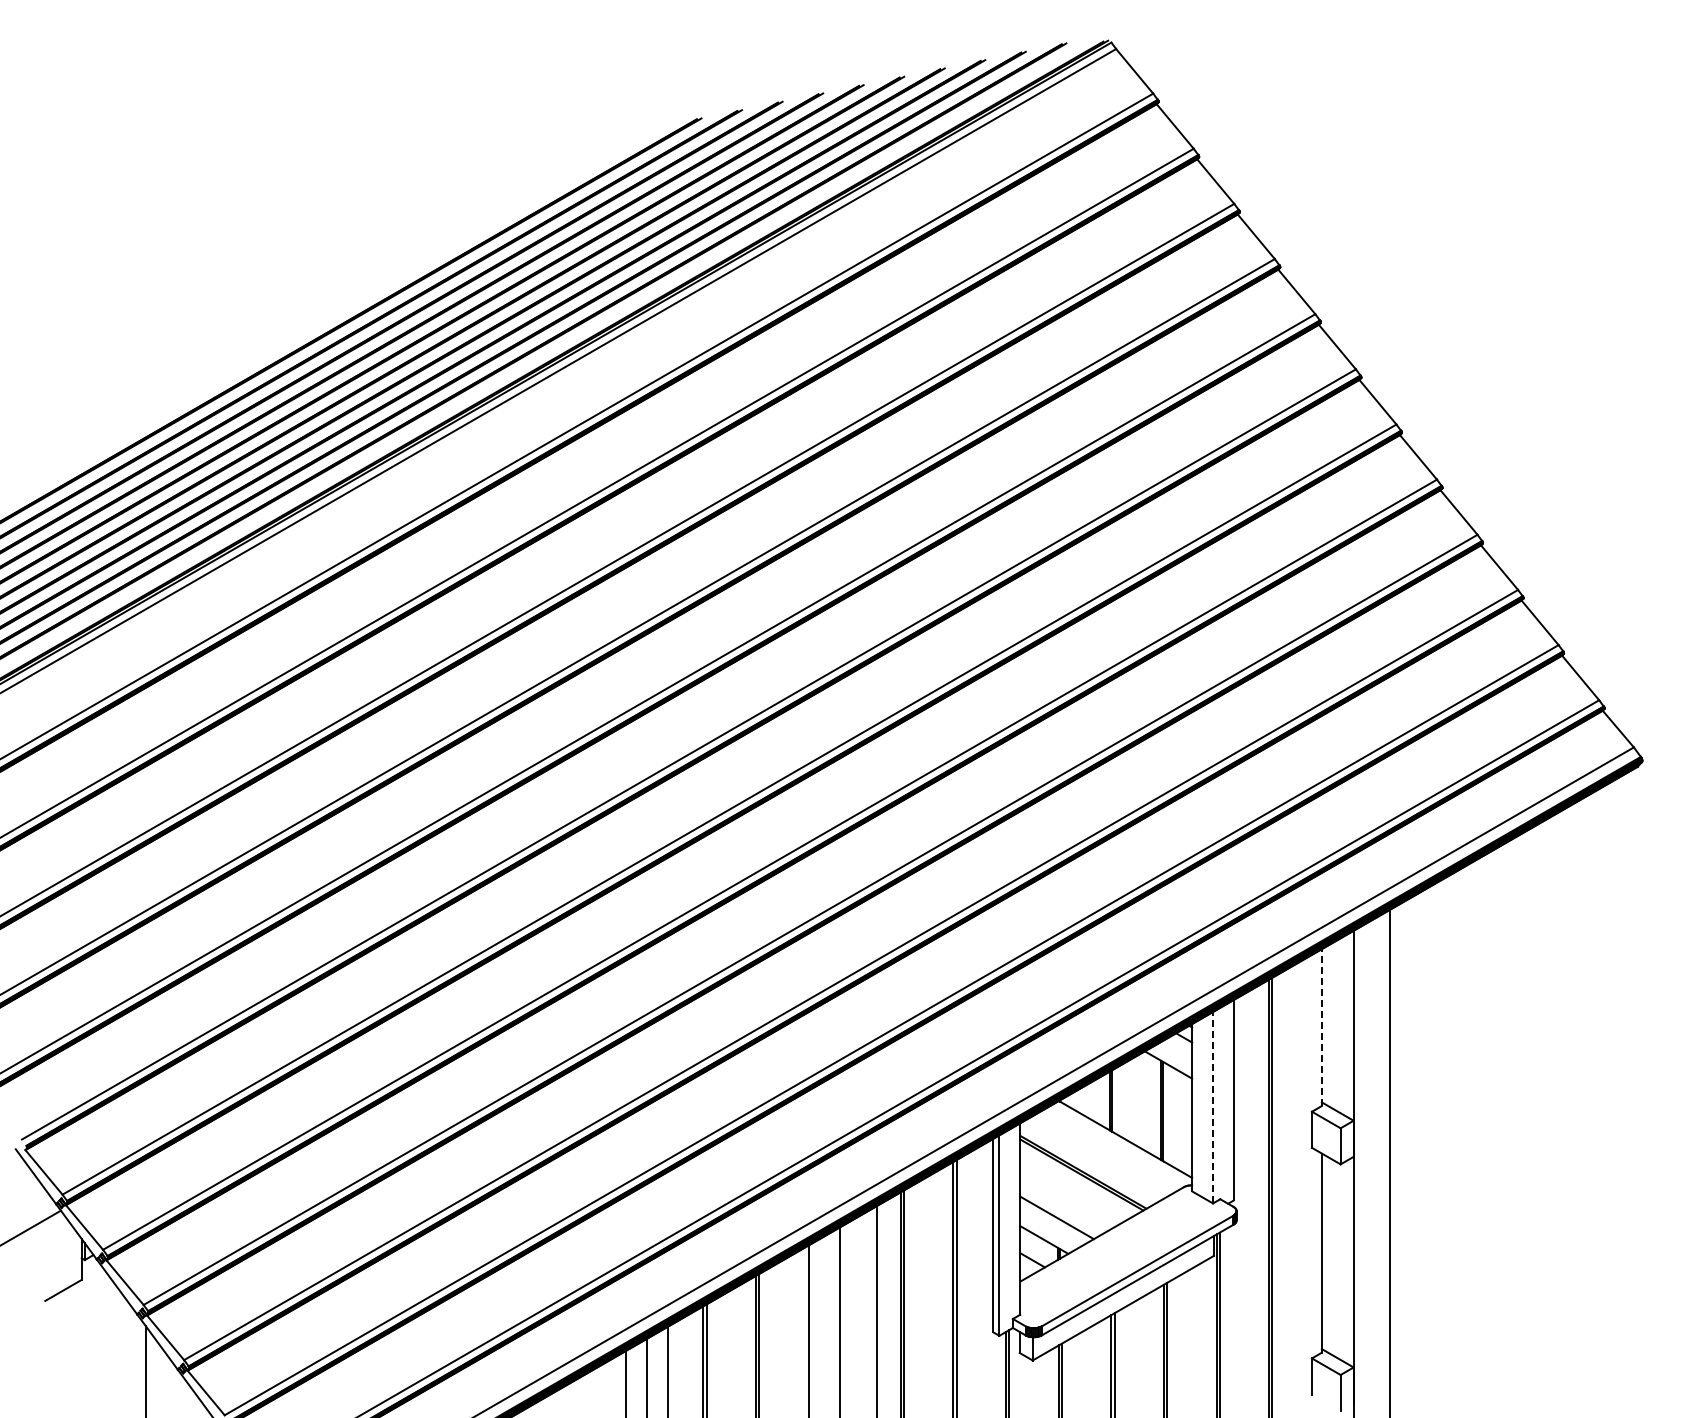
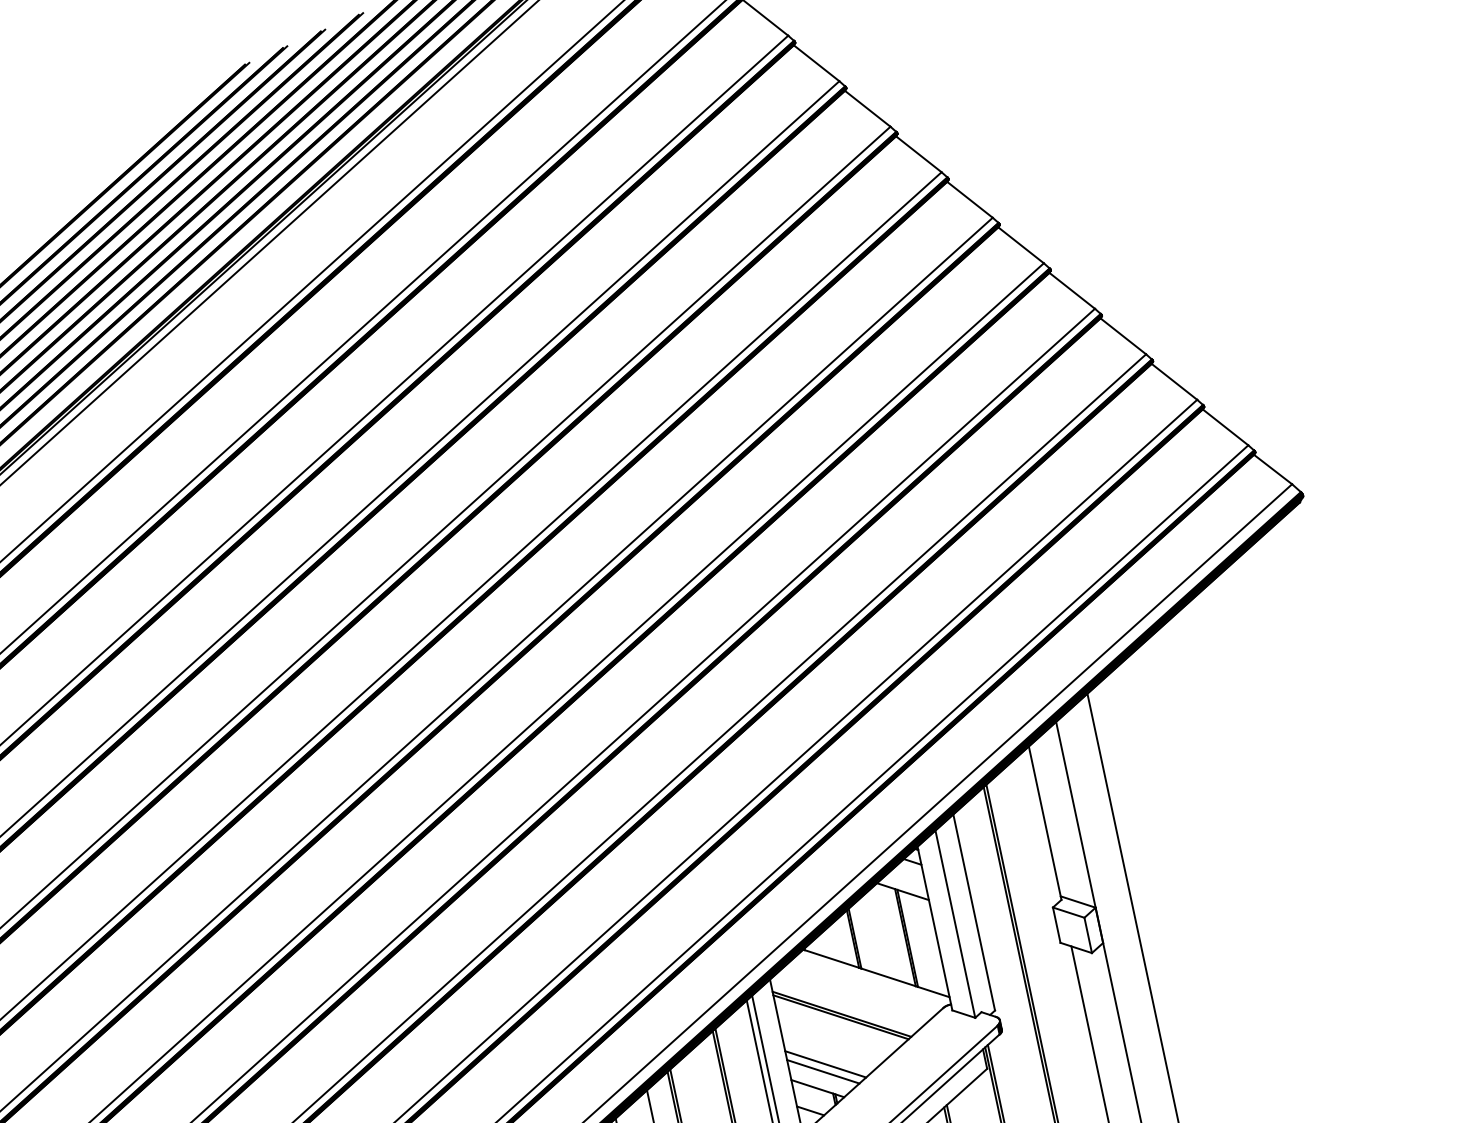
line: (1321, 1027) -> (1044, 823), dashed -> solid
line: (1213, 1107) -> (955, 923), dashed -> solid
line: (1053, 1224) -> (823, 1071), added

